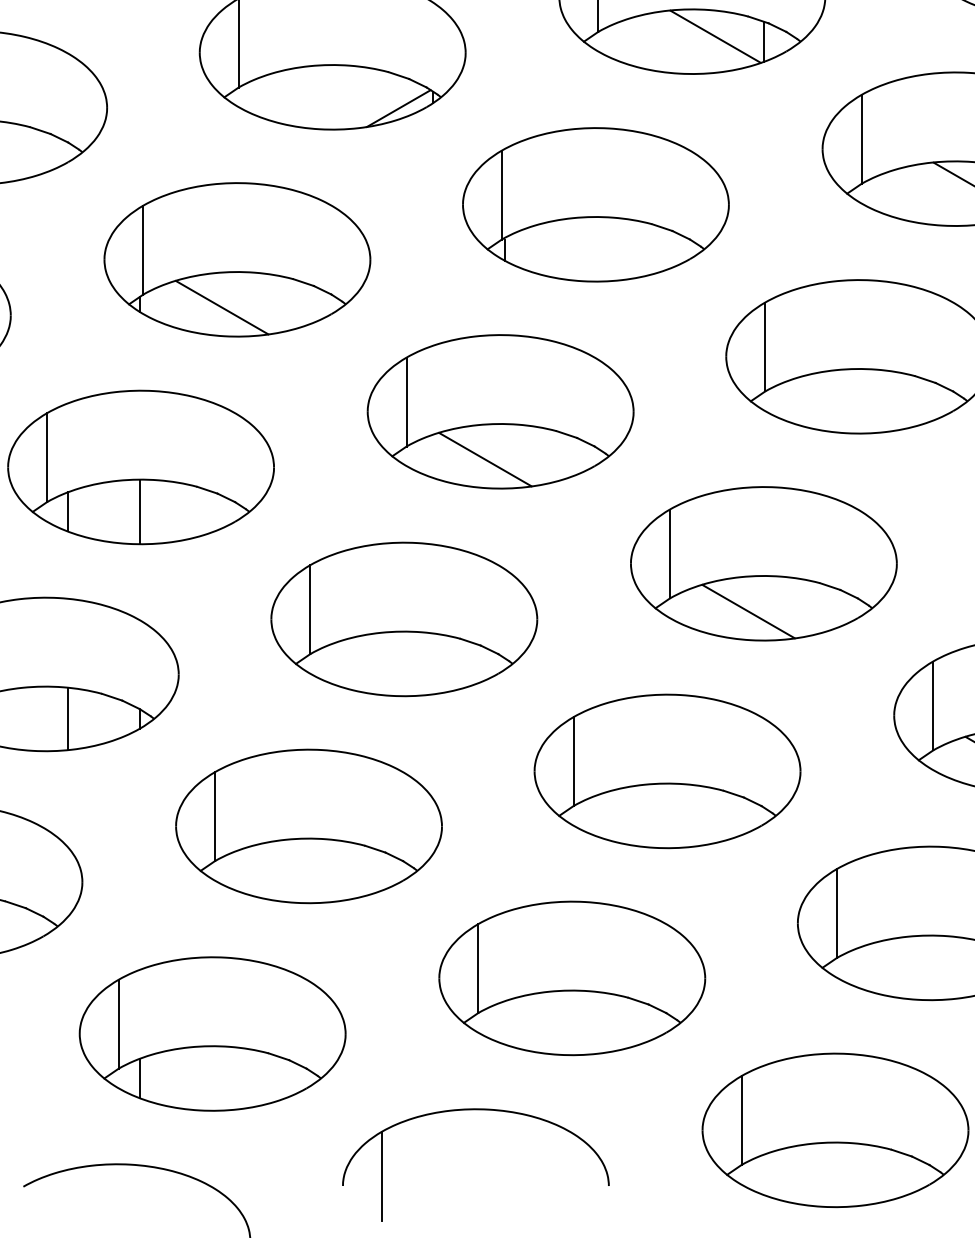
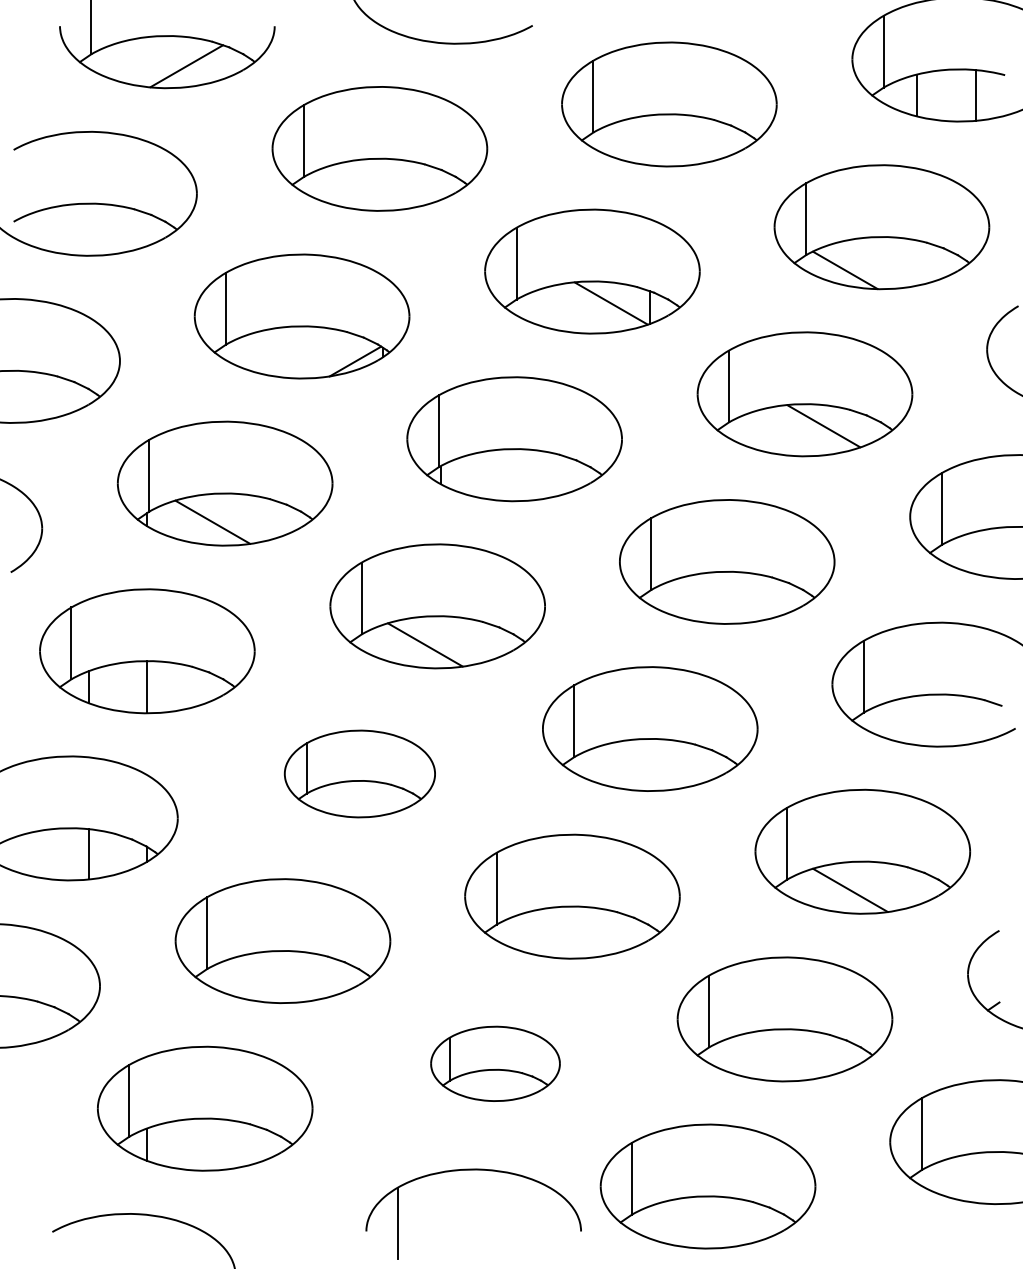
line: (748, 611) -> (637, 767), removed
part: (403, 618) -> (359, 773), size x0.7
part: (572, 977) -> (495, 1063), size x0.6
part: (475, 1110) -> (473, 1170), moved

